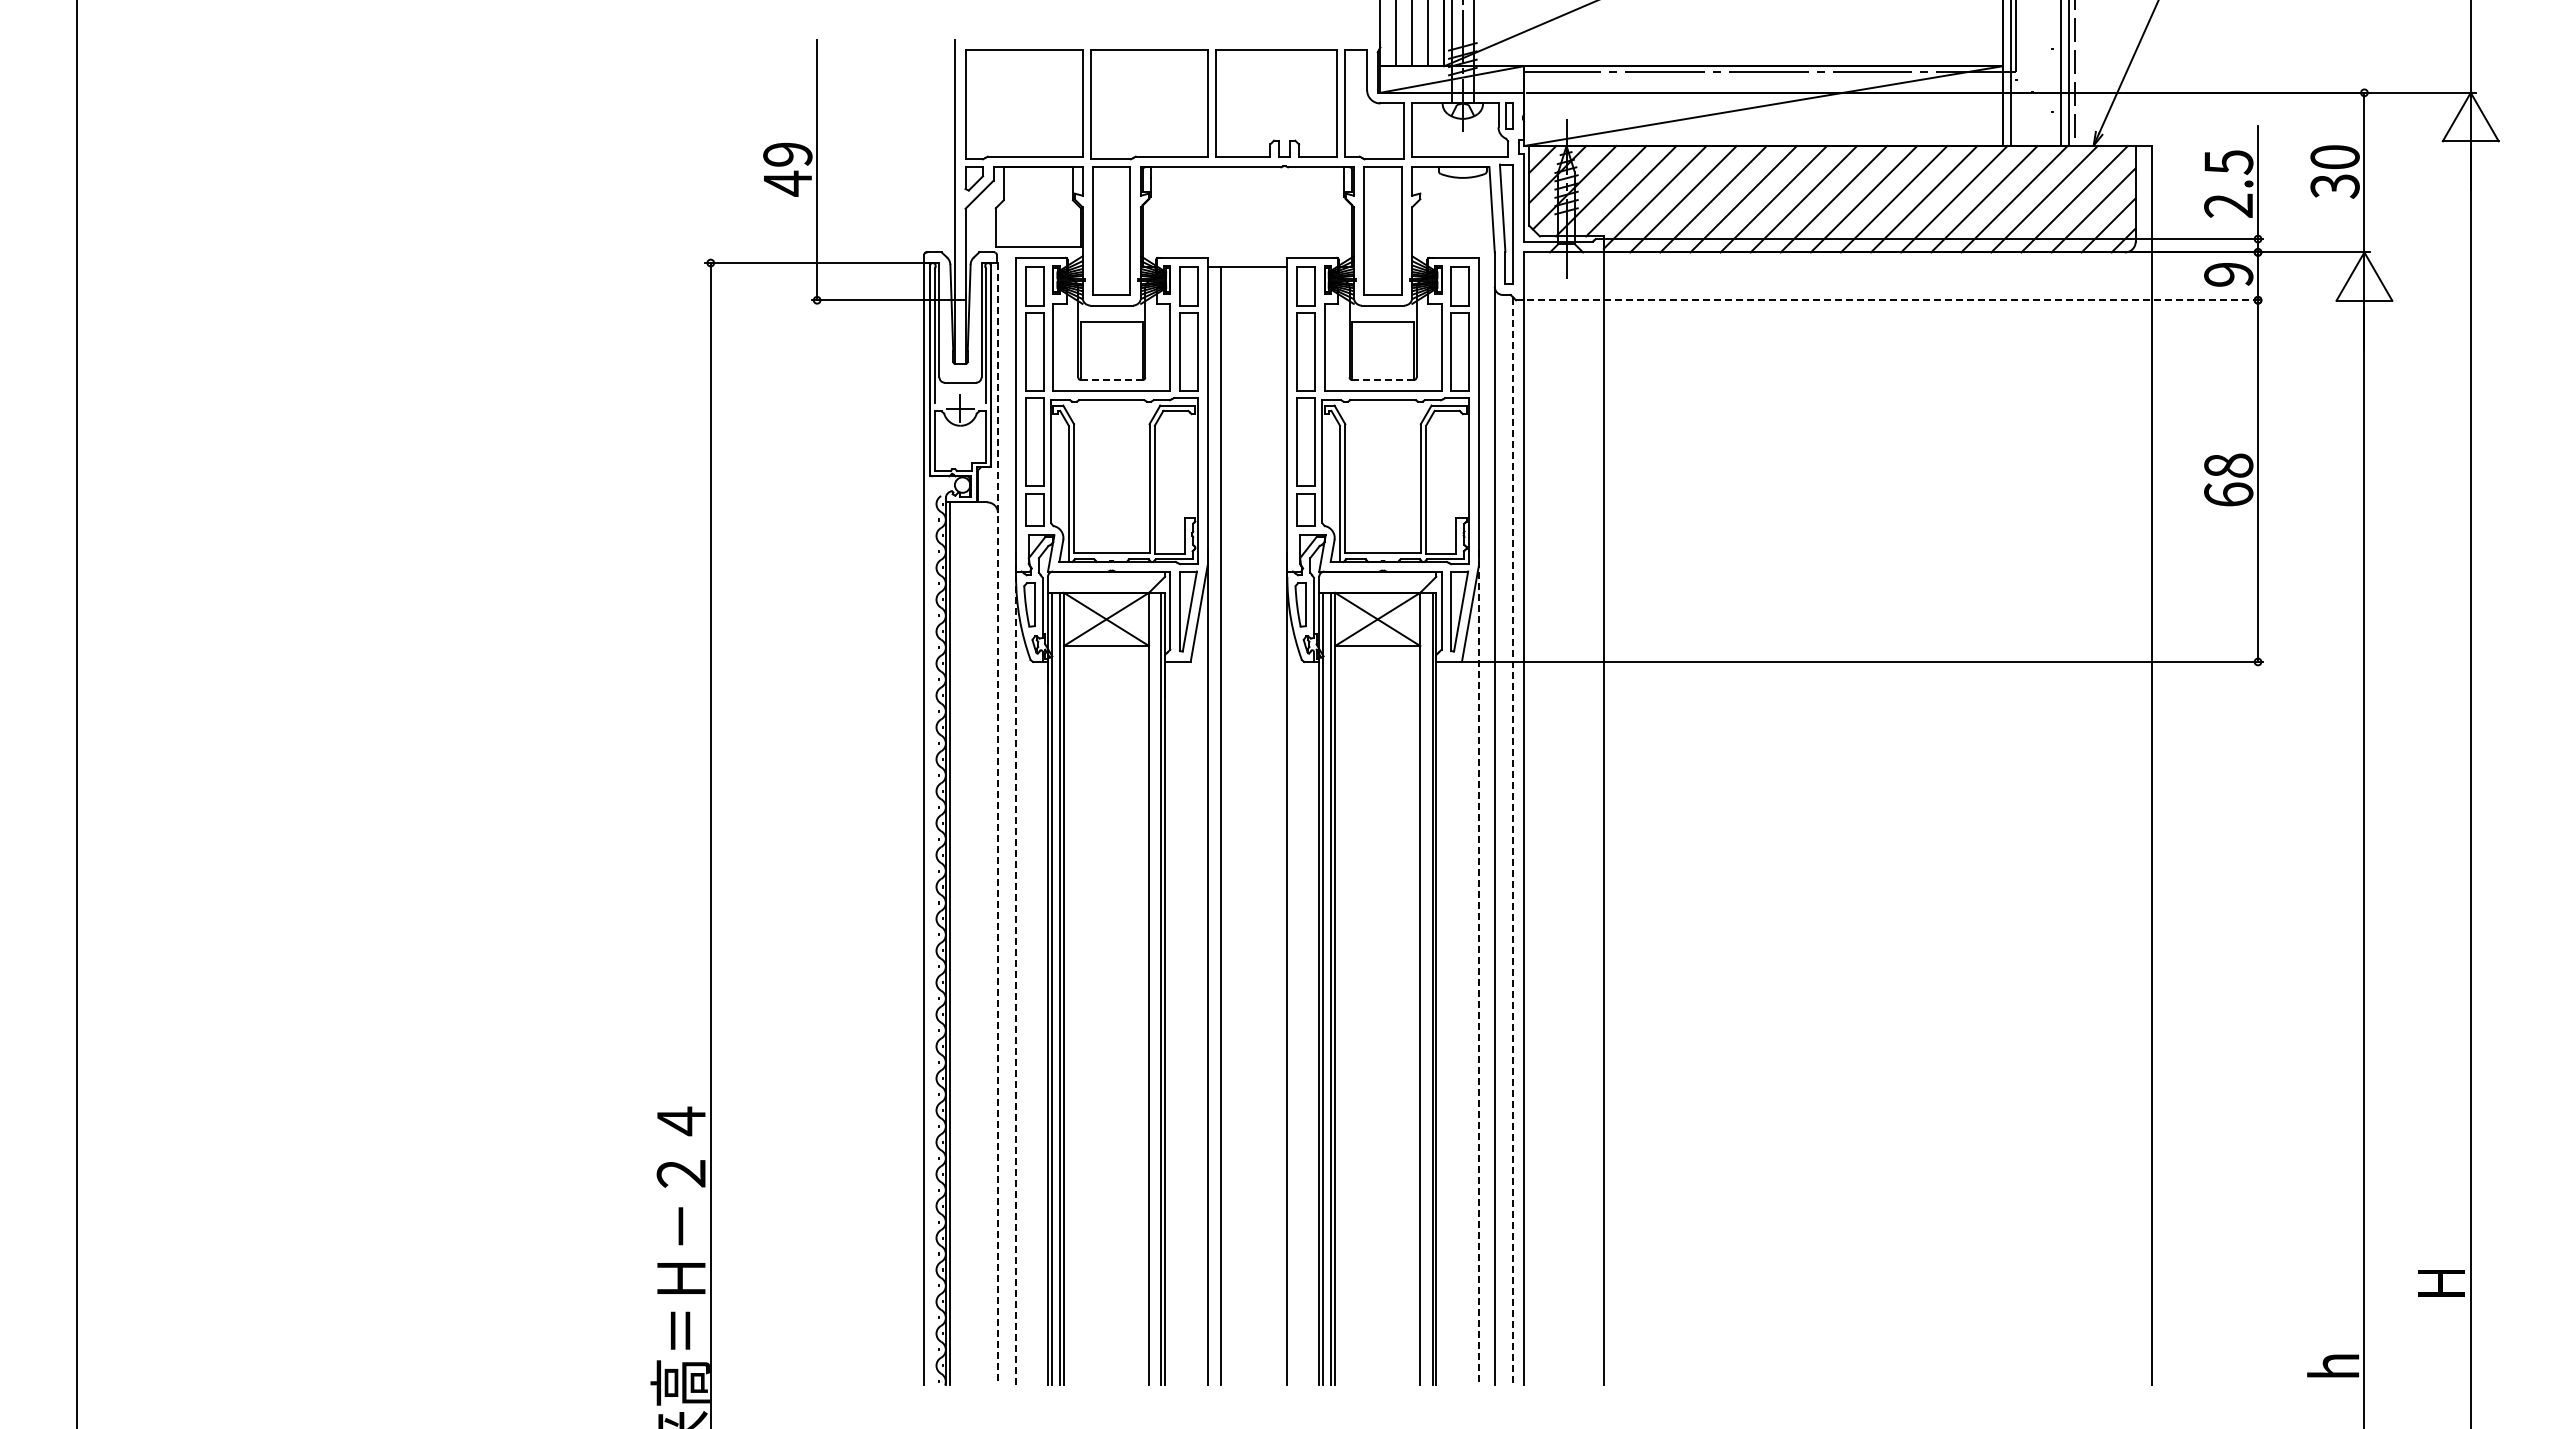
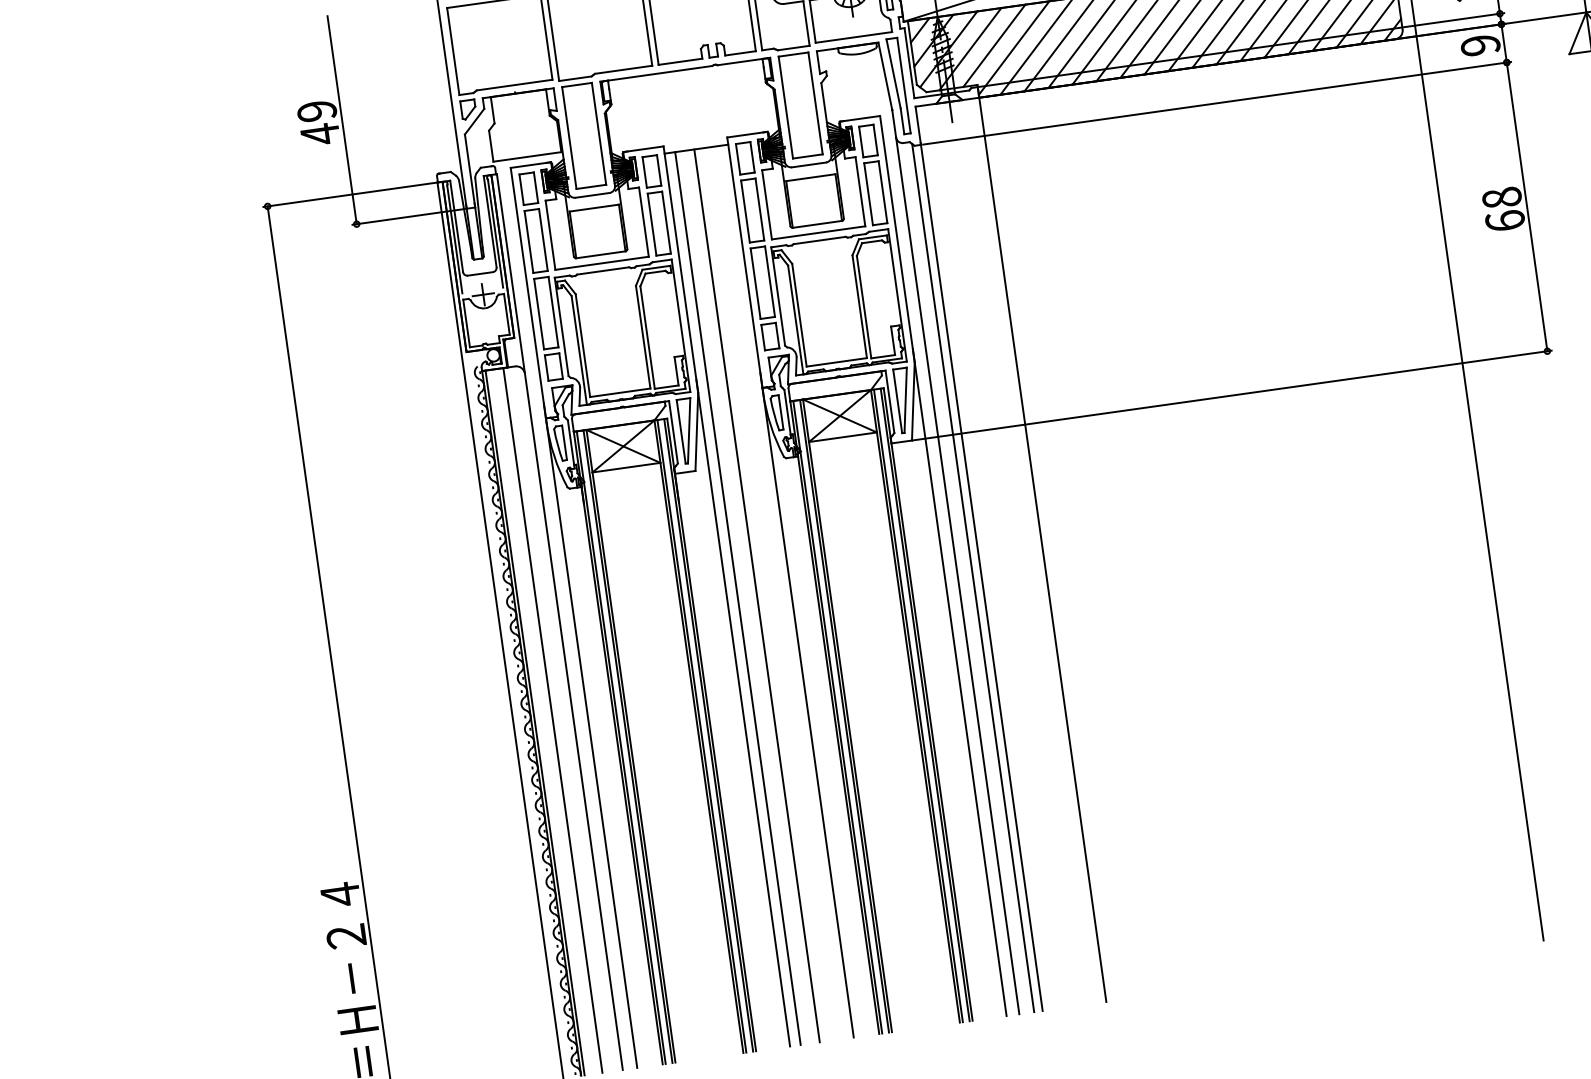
line: (1895, 300) -> (1217, 103), dashed -> solid
line: (1111, 380) -> (600, 255), dashed -> solid
line: (1383, 380) -> (817, 224), dashed -> solid
line: (997, 824) -> (559, 622), dashed -> solid
line: (1244, 825) -> (756, 595), added
line: (1513, 841) -> (973, 578), dashed -> solid
line: (972, 943) -> (552, 720), added
line: (1478, 967) -> (959, 682), dashed -> solid
line: (1016, 969) -> (590, 735), dashed -> solid
line: (1152, 988) -> (701, 735), added
line: (1424, 988) -> (918, 705), added

